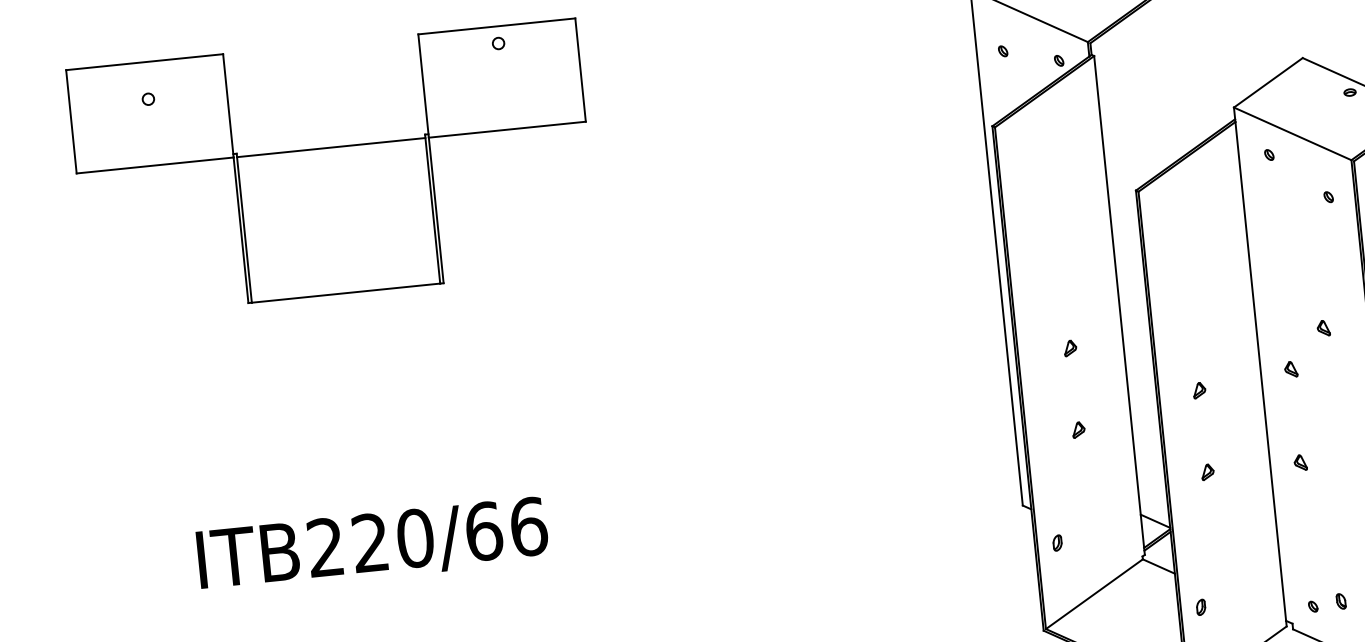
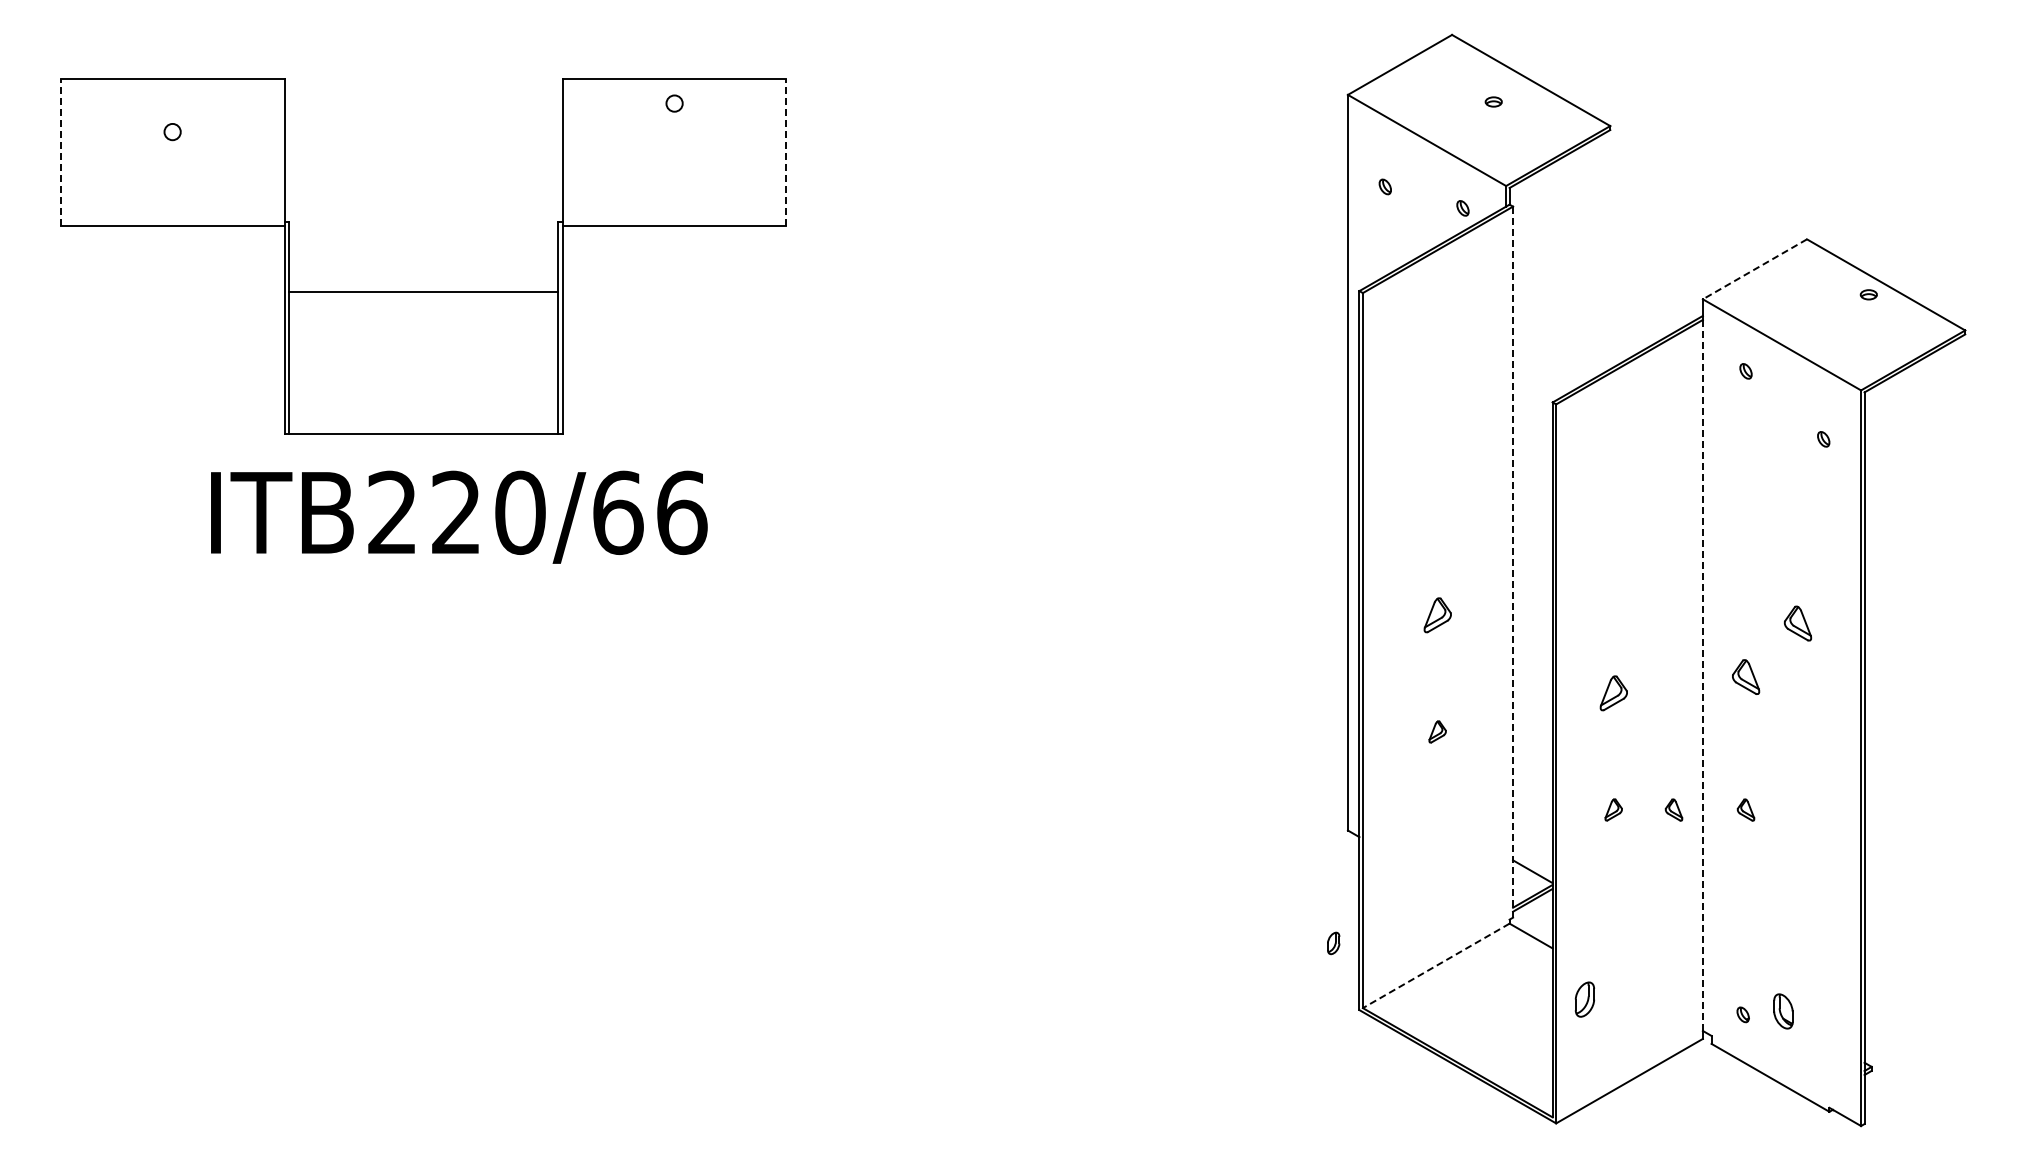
line: (580, 69) -> (786, 152), solid -> dashed
line: (1268, 82) -> (1754, 269), solid -> dashed
line: (71, 121) -> (60, 152), solid -> dashed
line: (331, 147) -> (423, 292), moved
line: (1119, 305) -> (1513, 562), solid -> dashed
part: (1323, 328) -> (1797, 623), size x1.6
part: (1070, 348) -> (1437, 615), size x1.6
part: (1290, 369) -> (1745, 676), size x1.6
line: (1260, 371) -> (1702, 675), solid -> dashed
part: (1199, 390) -> (1613, 693), size x1.6
part: (1249, 467) -> (1673, 809), added
part: (1057, 543) -> (1333, 943), moved
text: (372, 545) -> (459, 516), moved
line: (1094, 593) -> (1436, 965), solid -> dashed
part: (1341, 601) -> (1783, 1011), size x1.6
part: (1200, 607) -> (1584, 999), size x1.6

